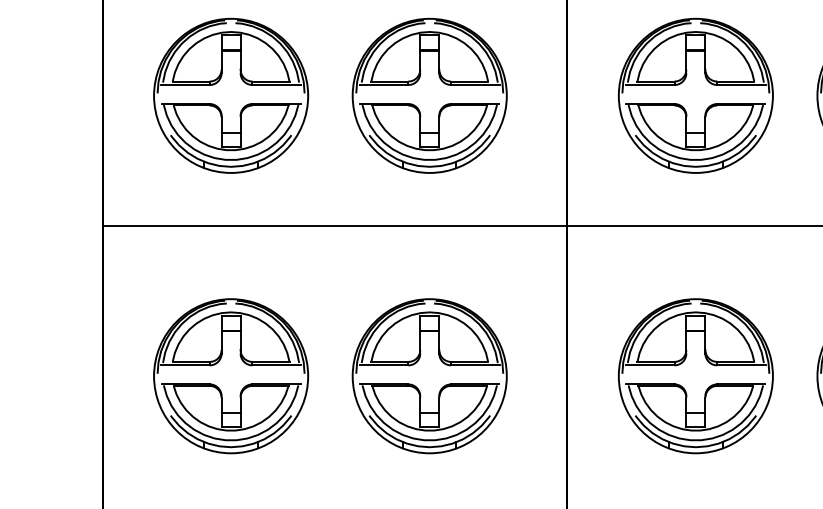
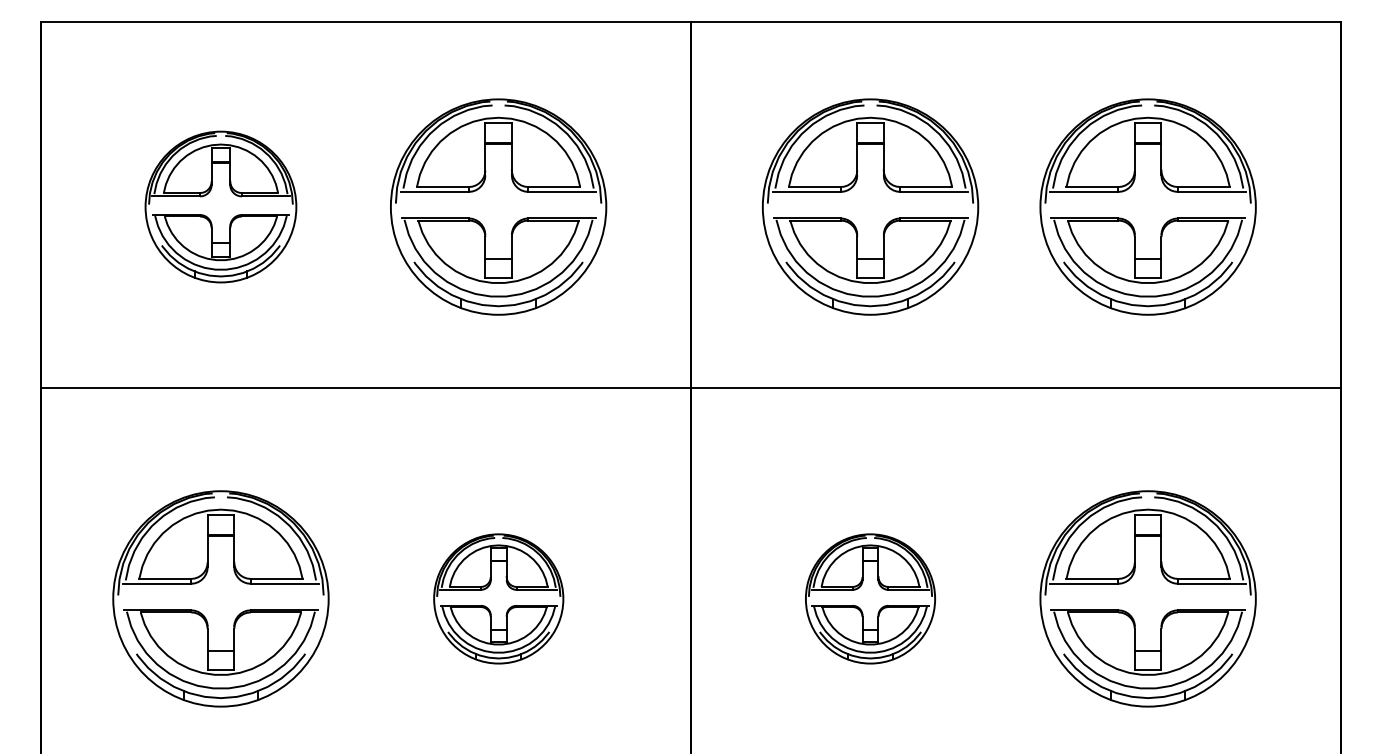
part: (230, 95) -> (220, 206), size x0.7
part: (429, 375) -> (498, 598), size x0.6
part: (695, 375) -> (870, 598), size x0.6

